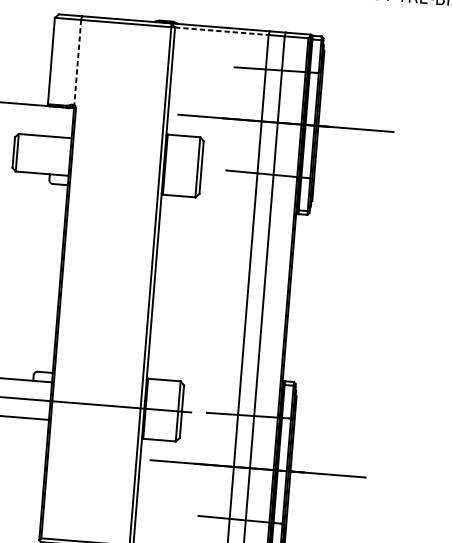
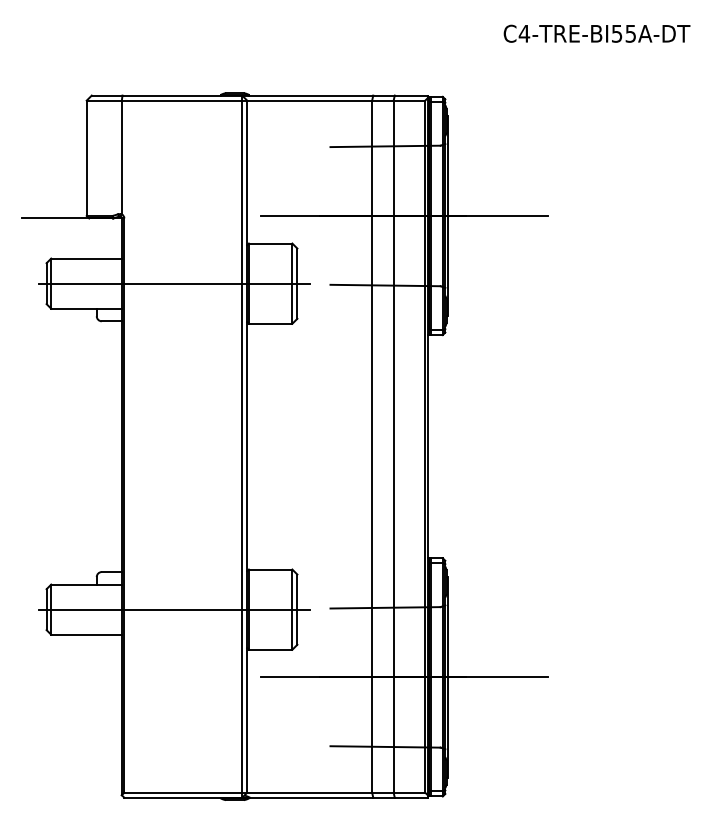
line: (222, 31) -> (310, 100), dashed -> solid
line: (77, 62) -> (121, 157), dashed -> solid
line: (109, 160) -> (174, 283), added

